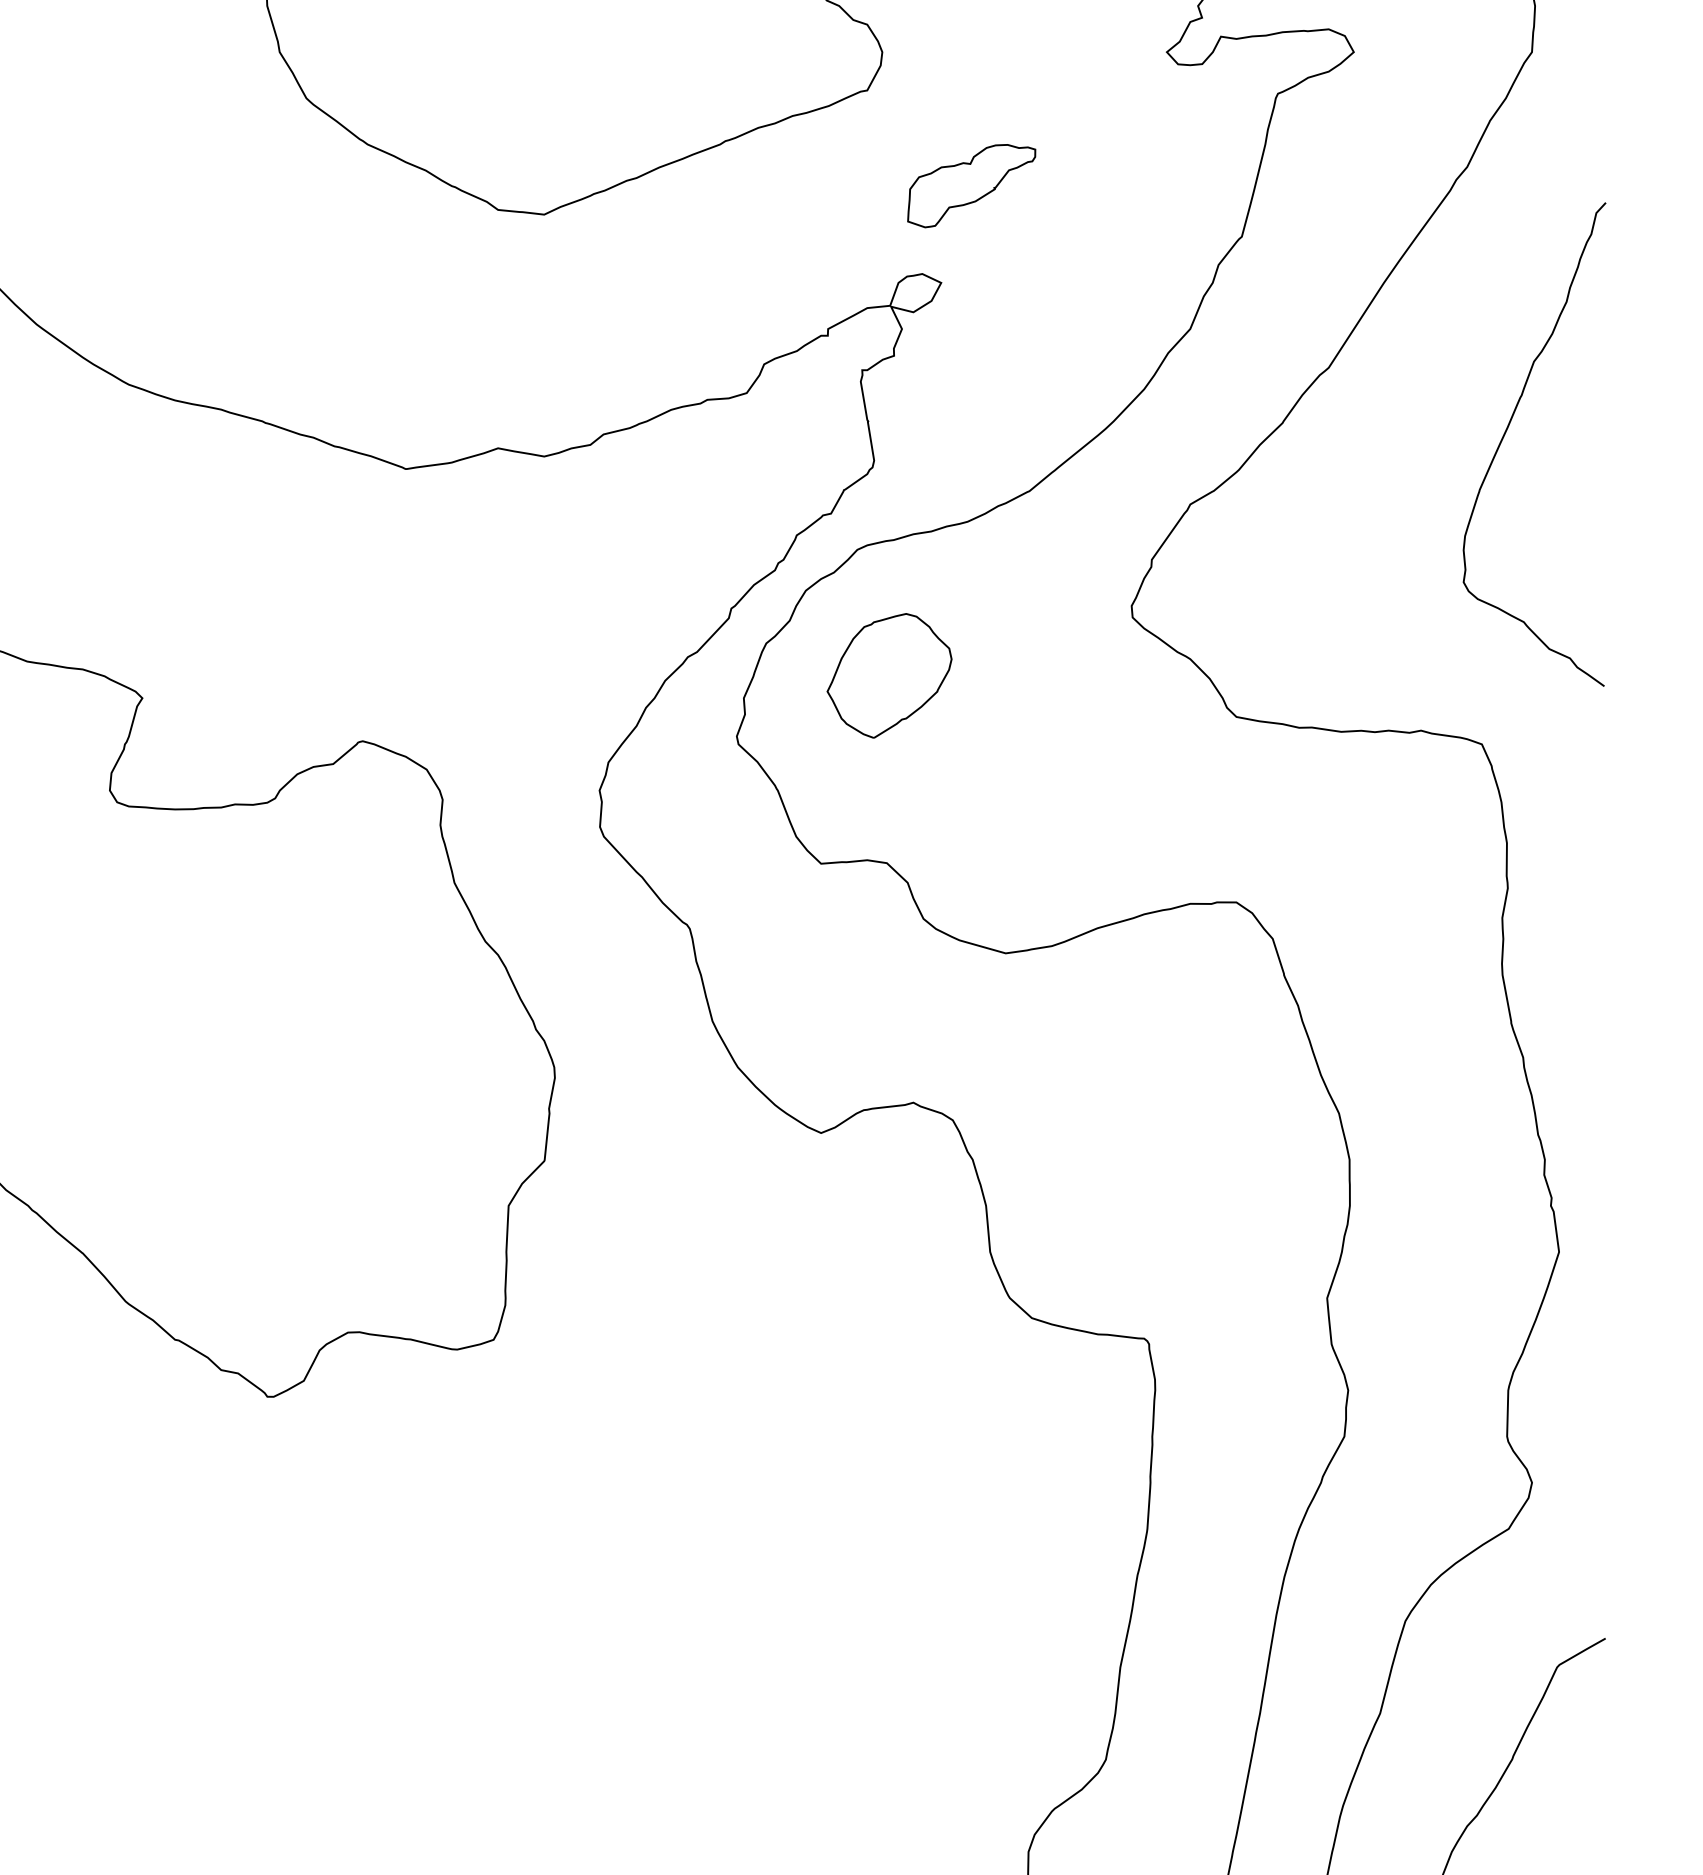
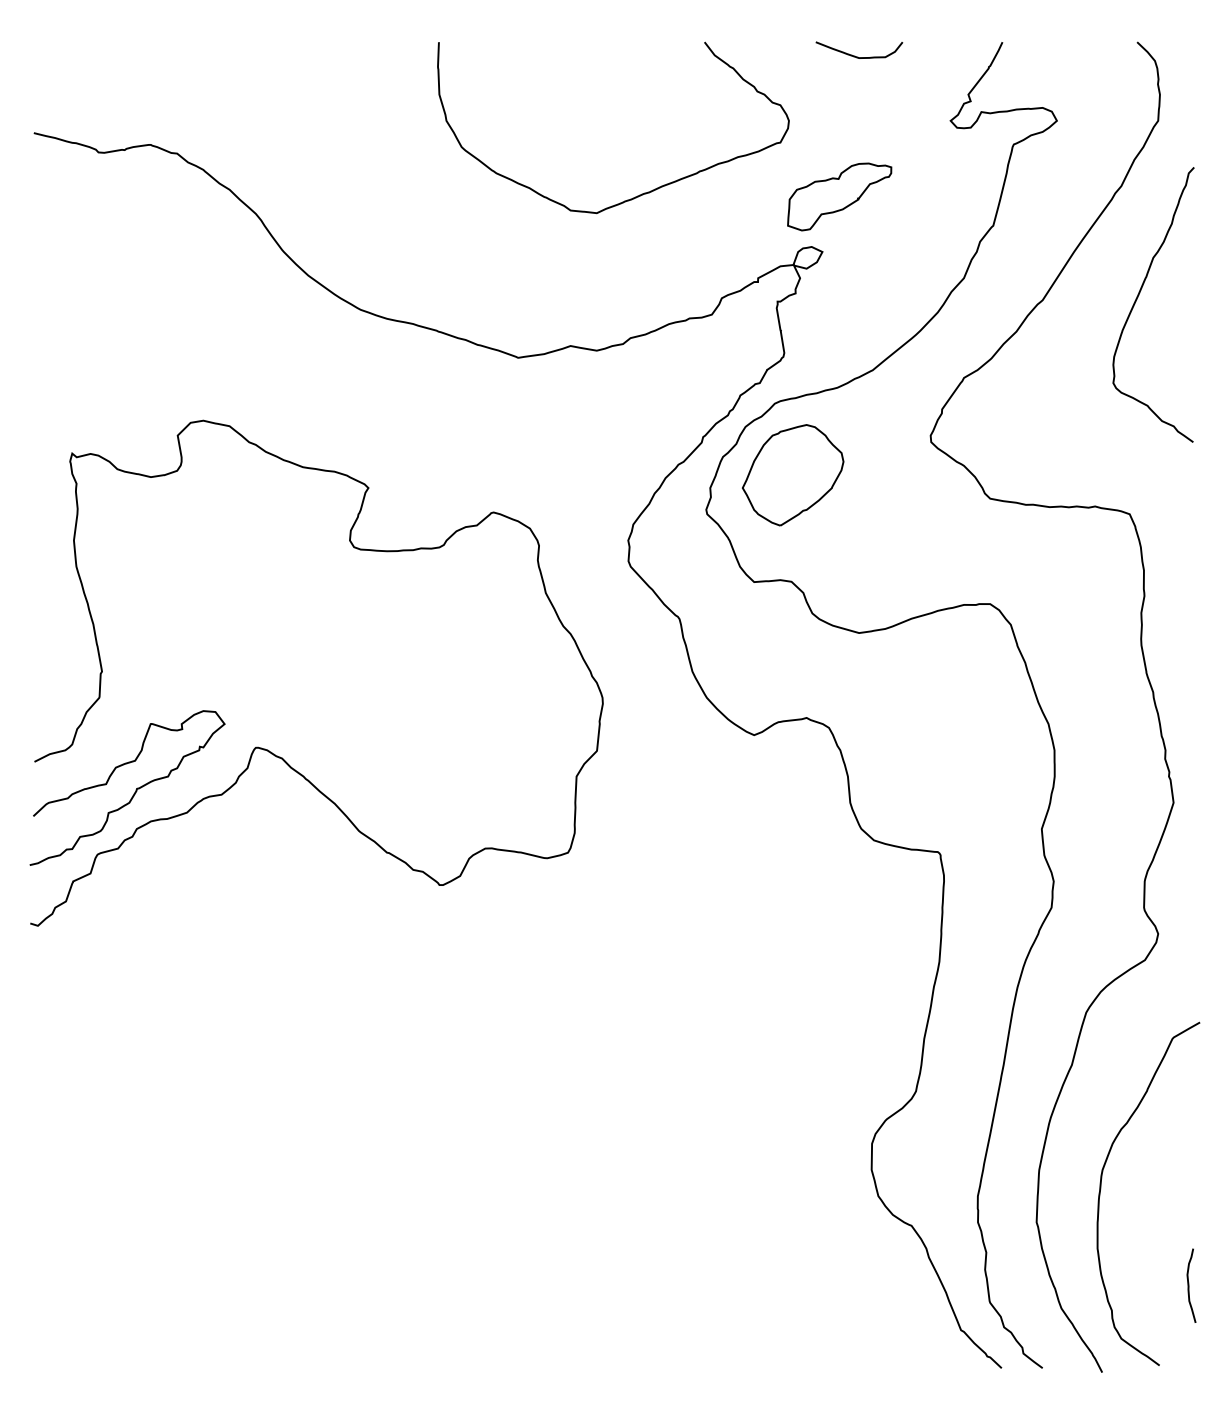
part: (971, 185) -> (839, 196), size x1.43
curve: (1507, 431) -> (1138, 297), moved
part: (888, 676) -> (792, 475), size x1.43

